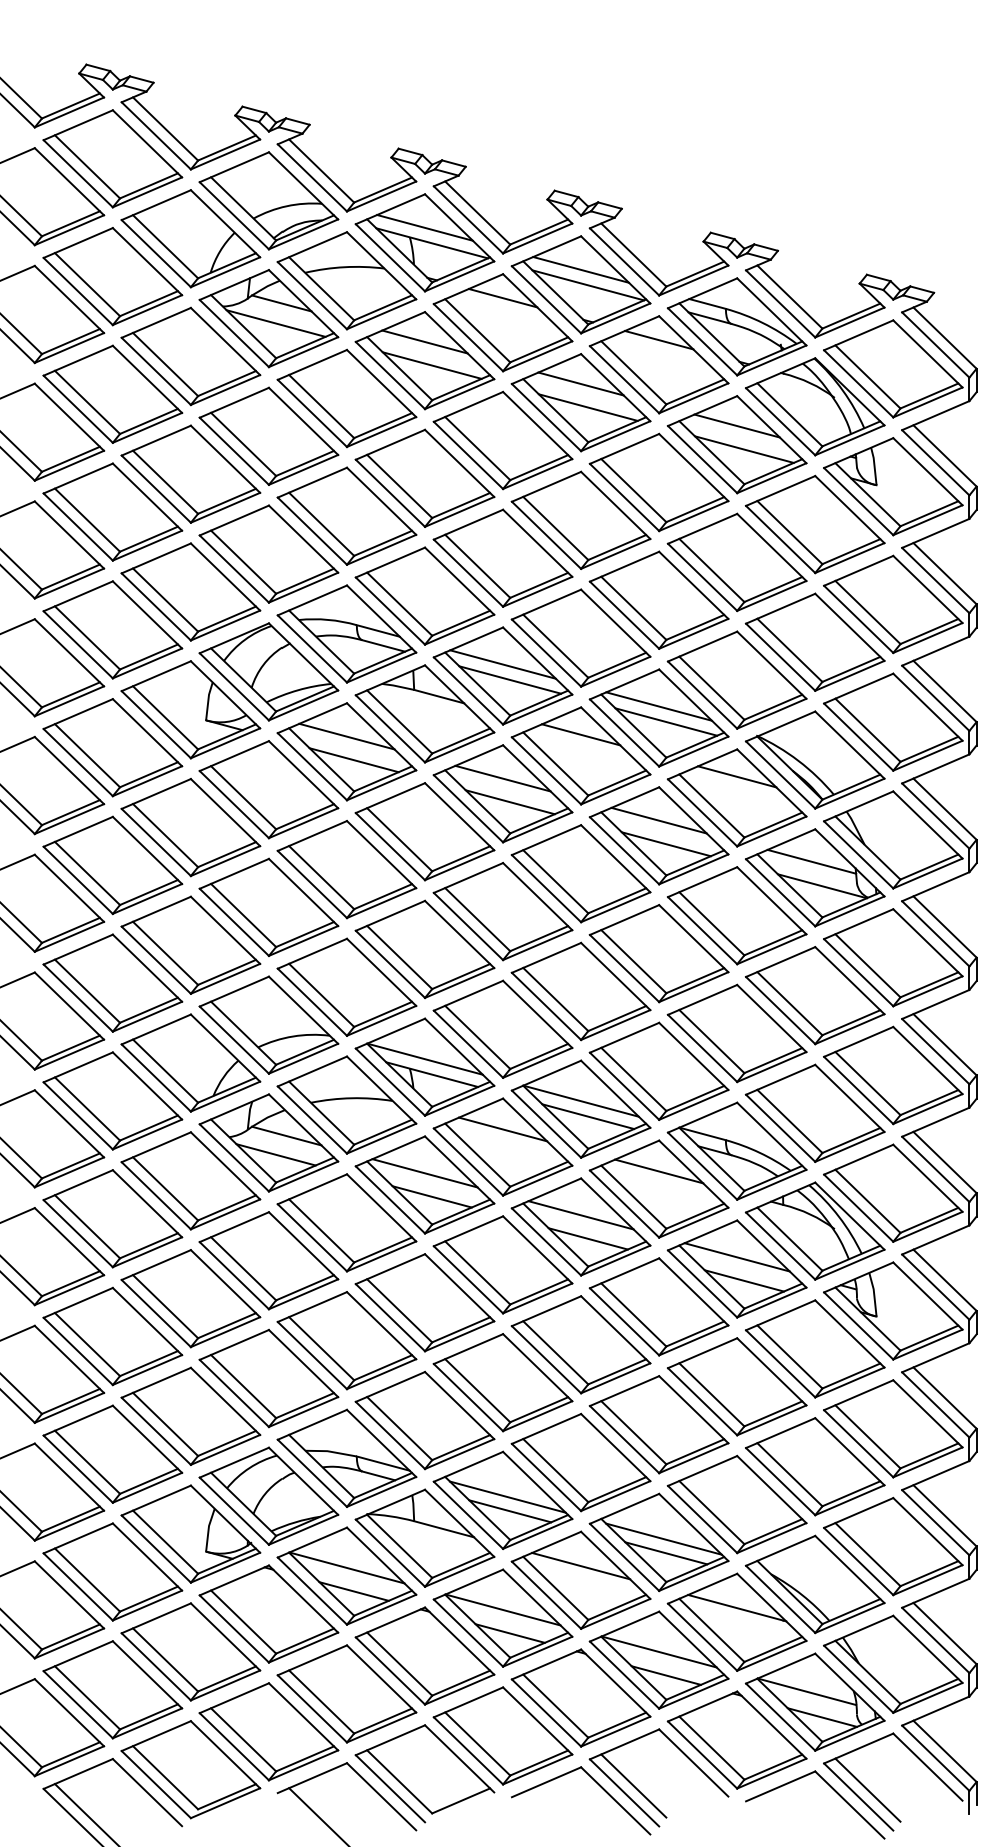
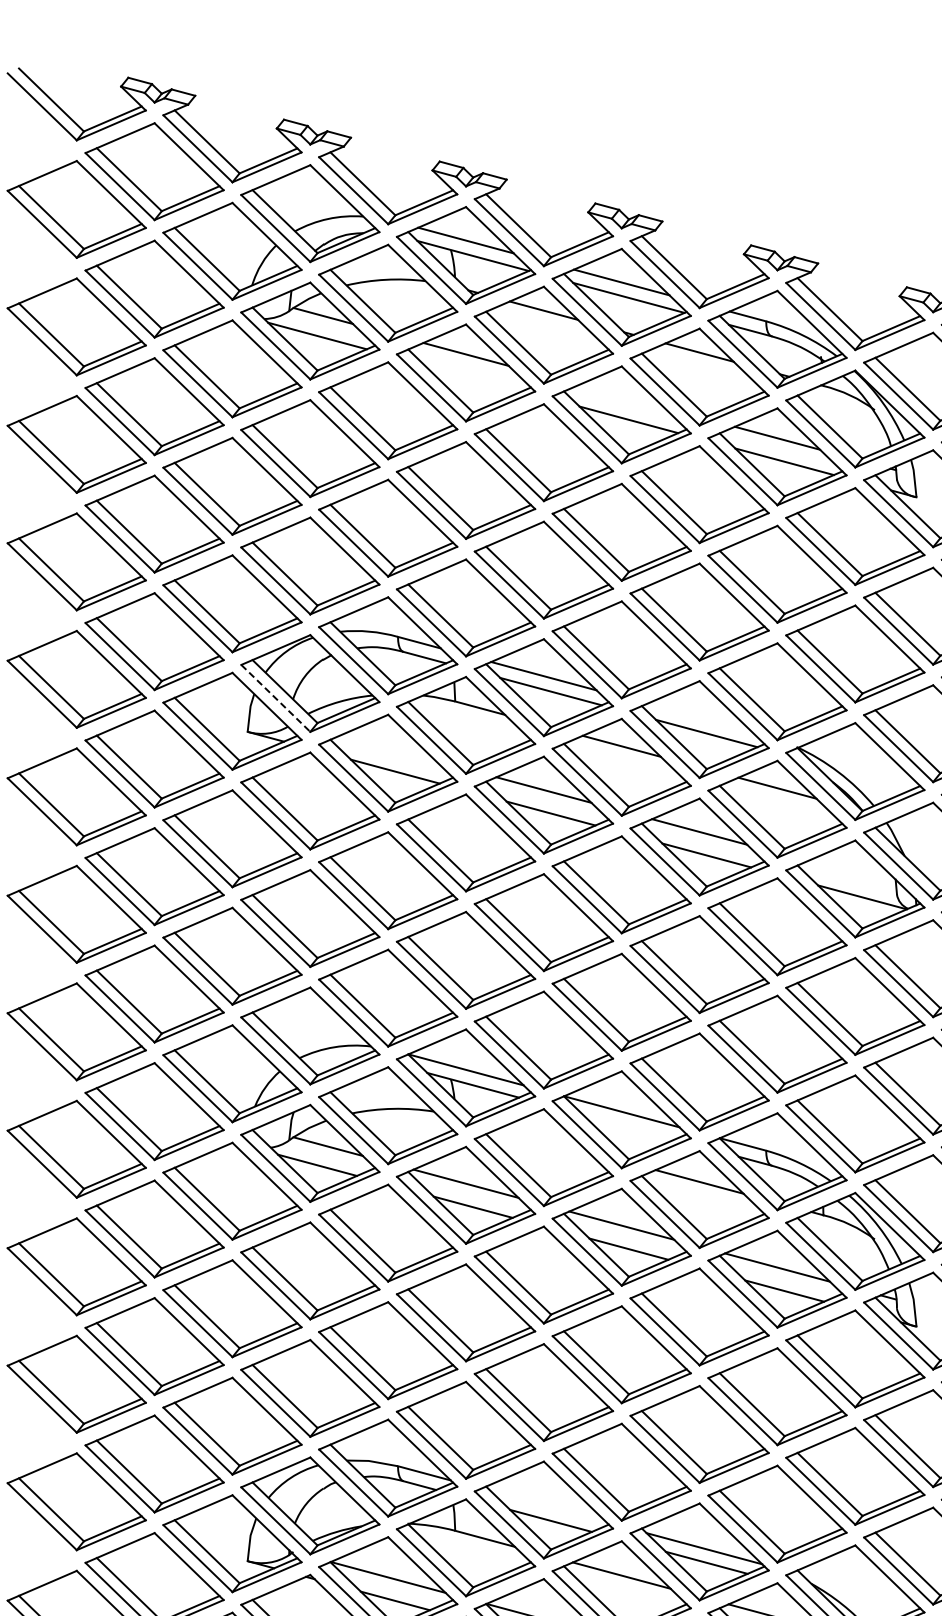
line: (431, 365) -> (472, 377), removed
line: (580, 383) -> (621, 395), removed
line: (234, 687) -> (275, 699), solid -> dashed
line: (659, 706) -> (699, 718), removed
line: (346, 736) -> (387, 747), removed
line: (811, 861) -> (851, 872), removed
line: (588, 1116) -> (629, 1127), removed
line: (503, 1129) -> (544, 1140), removed
line: (507, 1496) -> (548, 1506), removed

